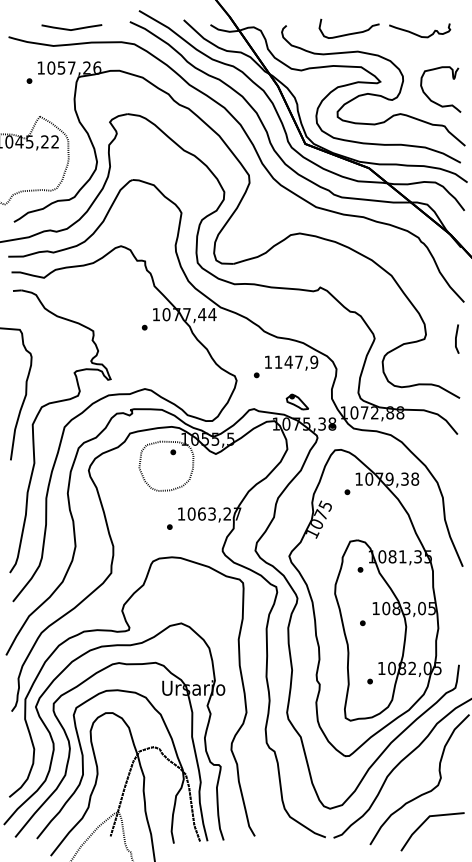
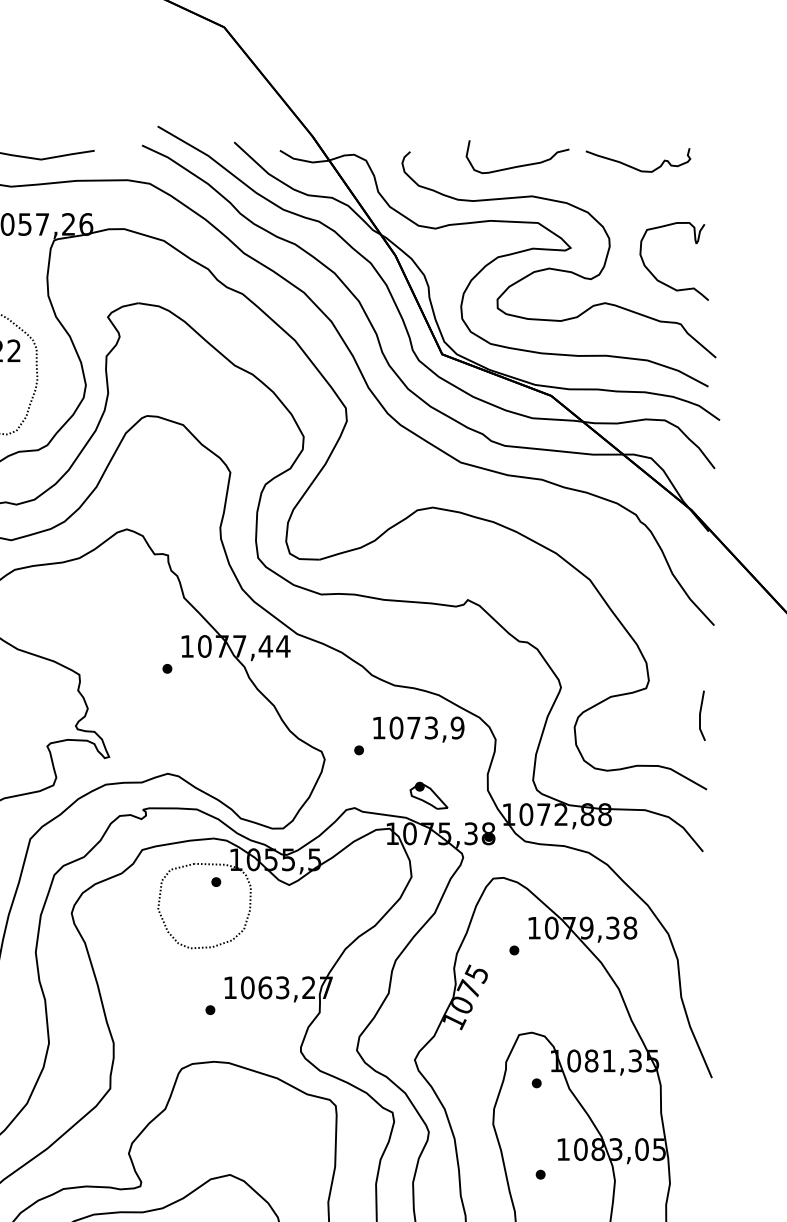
line: (456, 338) -> (701, 714), moved
text: (288, 361) -> (413, 726), 1147,9 -> 1073,9

